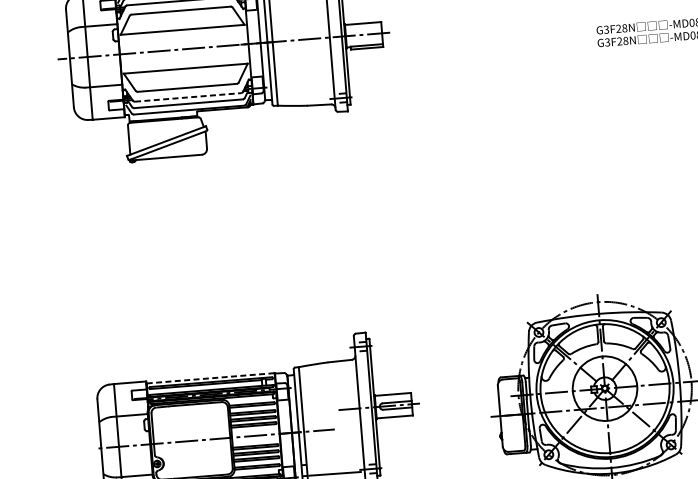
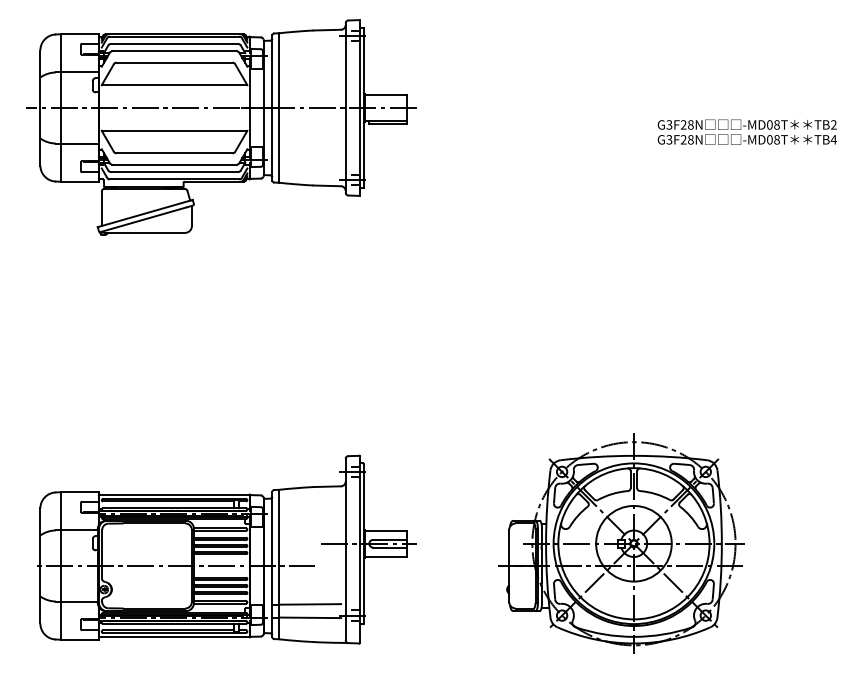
line: (188, 97) -> (175, 164), dashed -> solid
line: (211, 378) -> (175, 494), dashed -> solid
line: (333, 462) -> (310, 604), added

